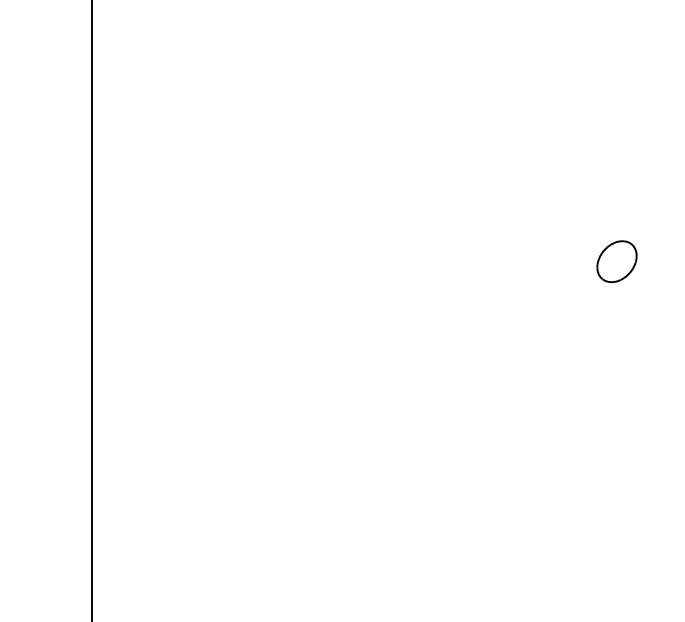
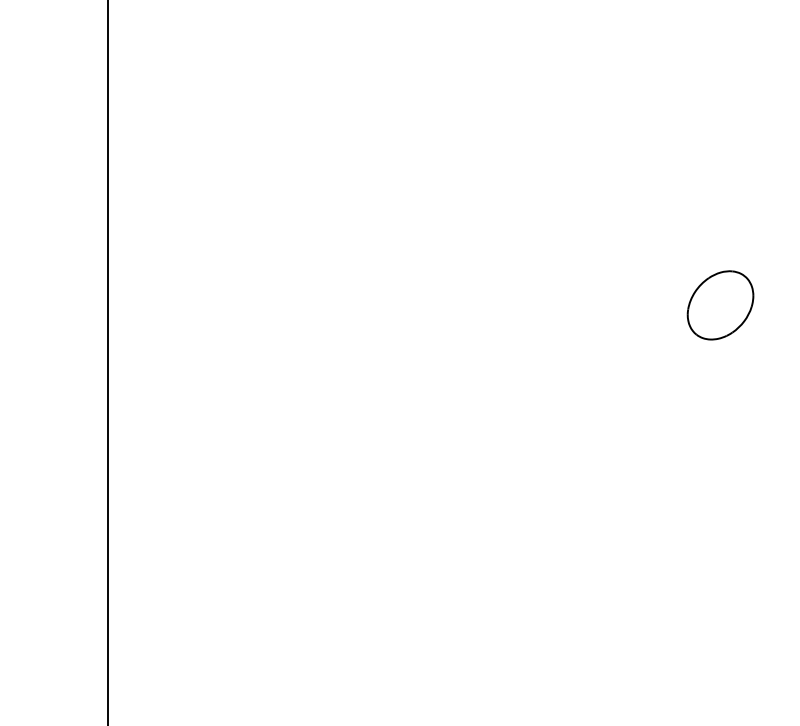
part: (616, 261) -> (720, 305), size x1.43

